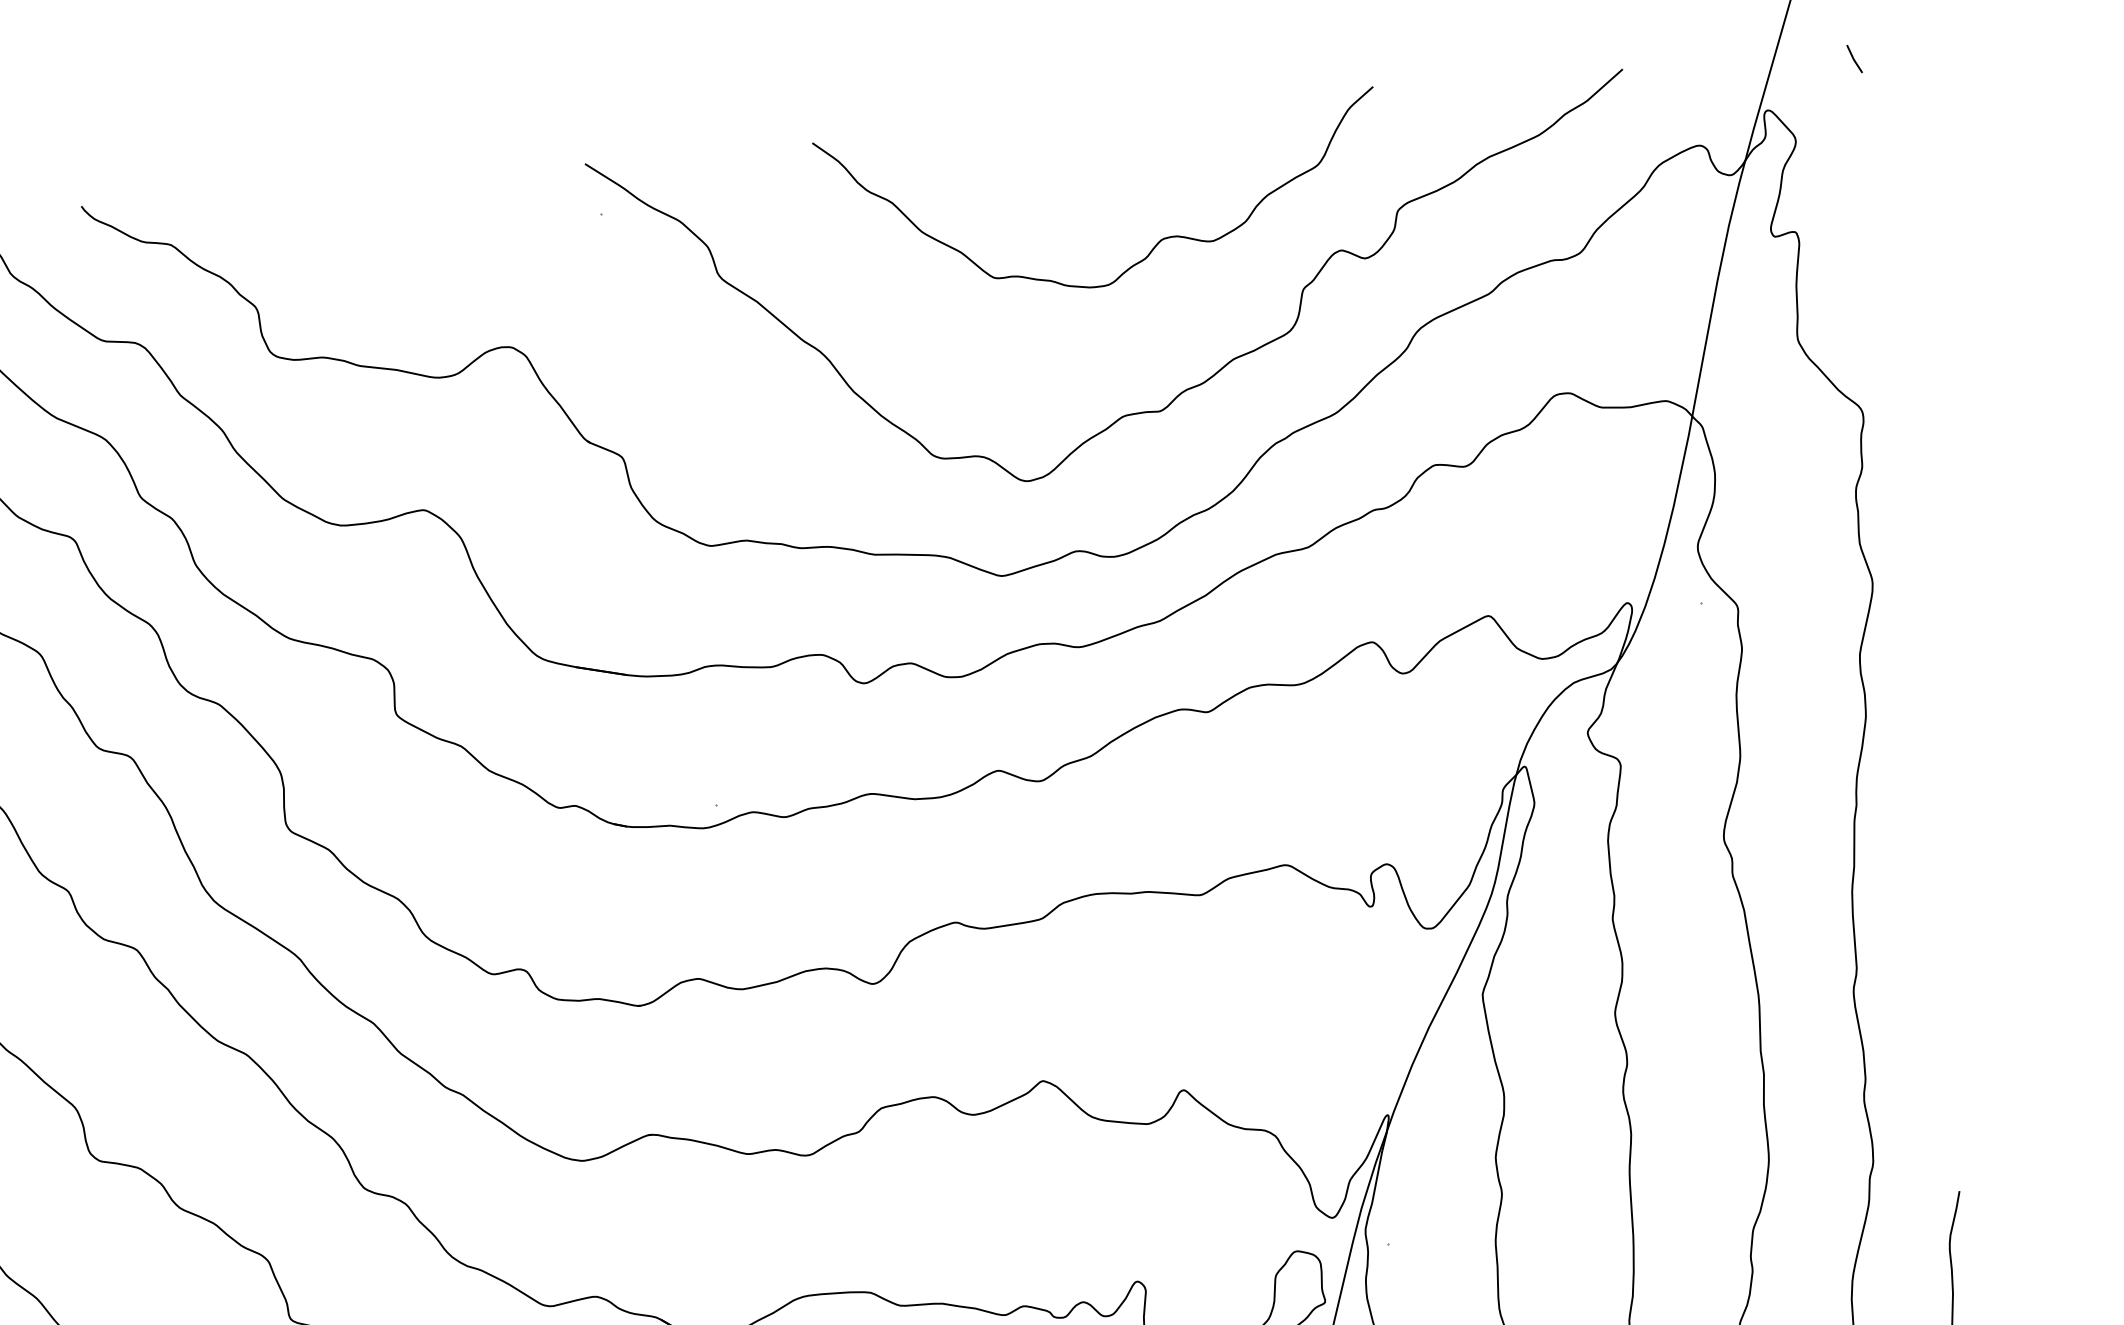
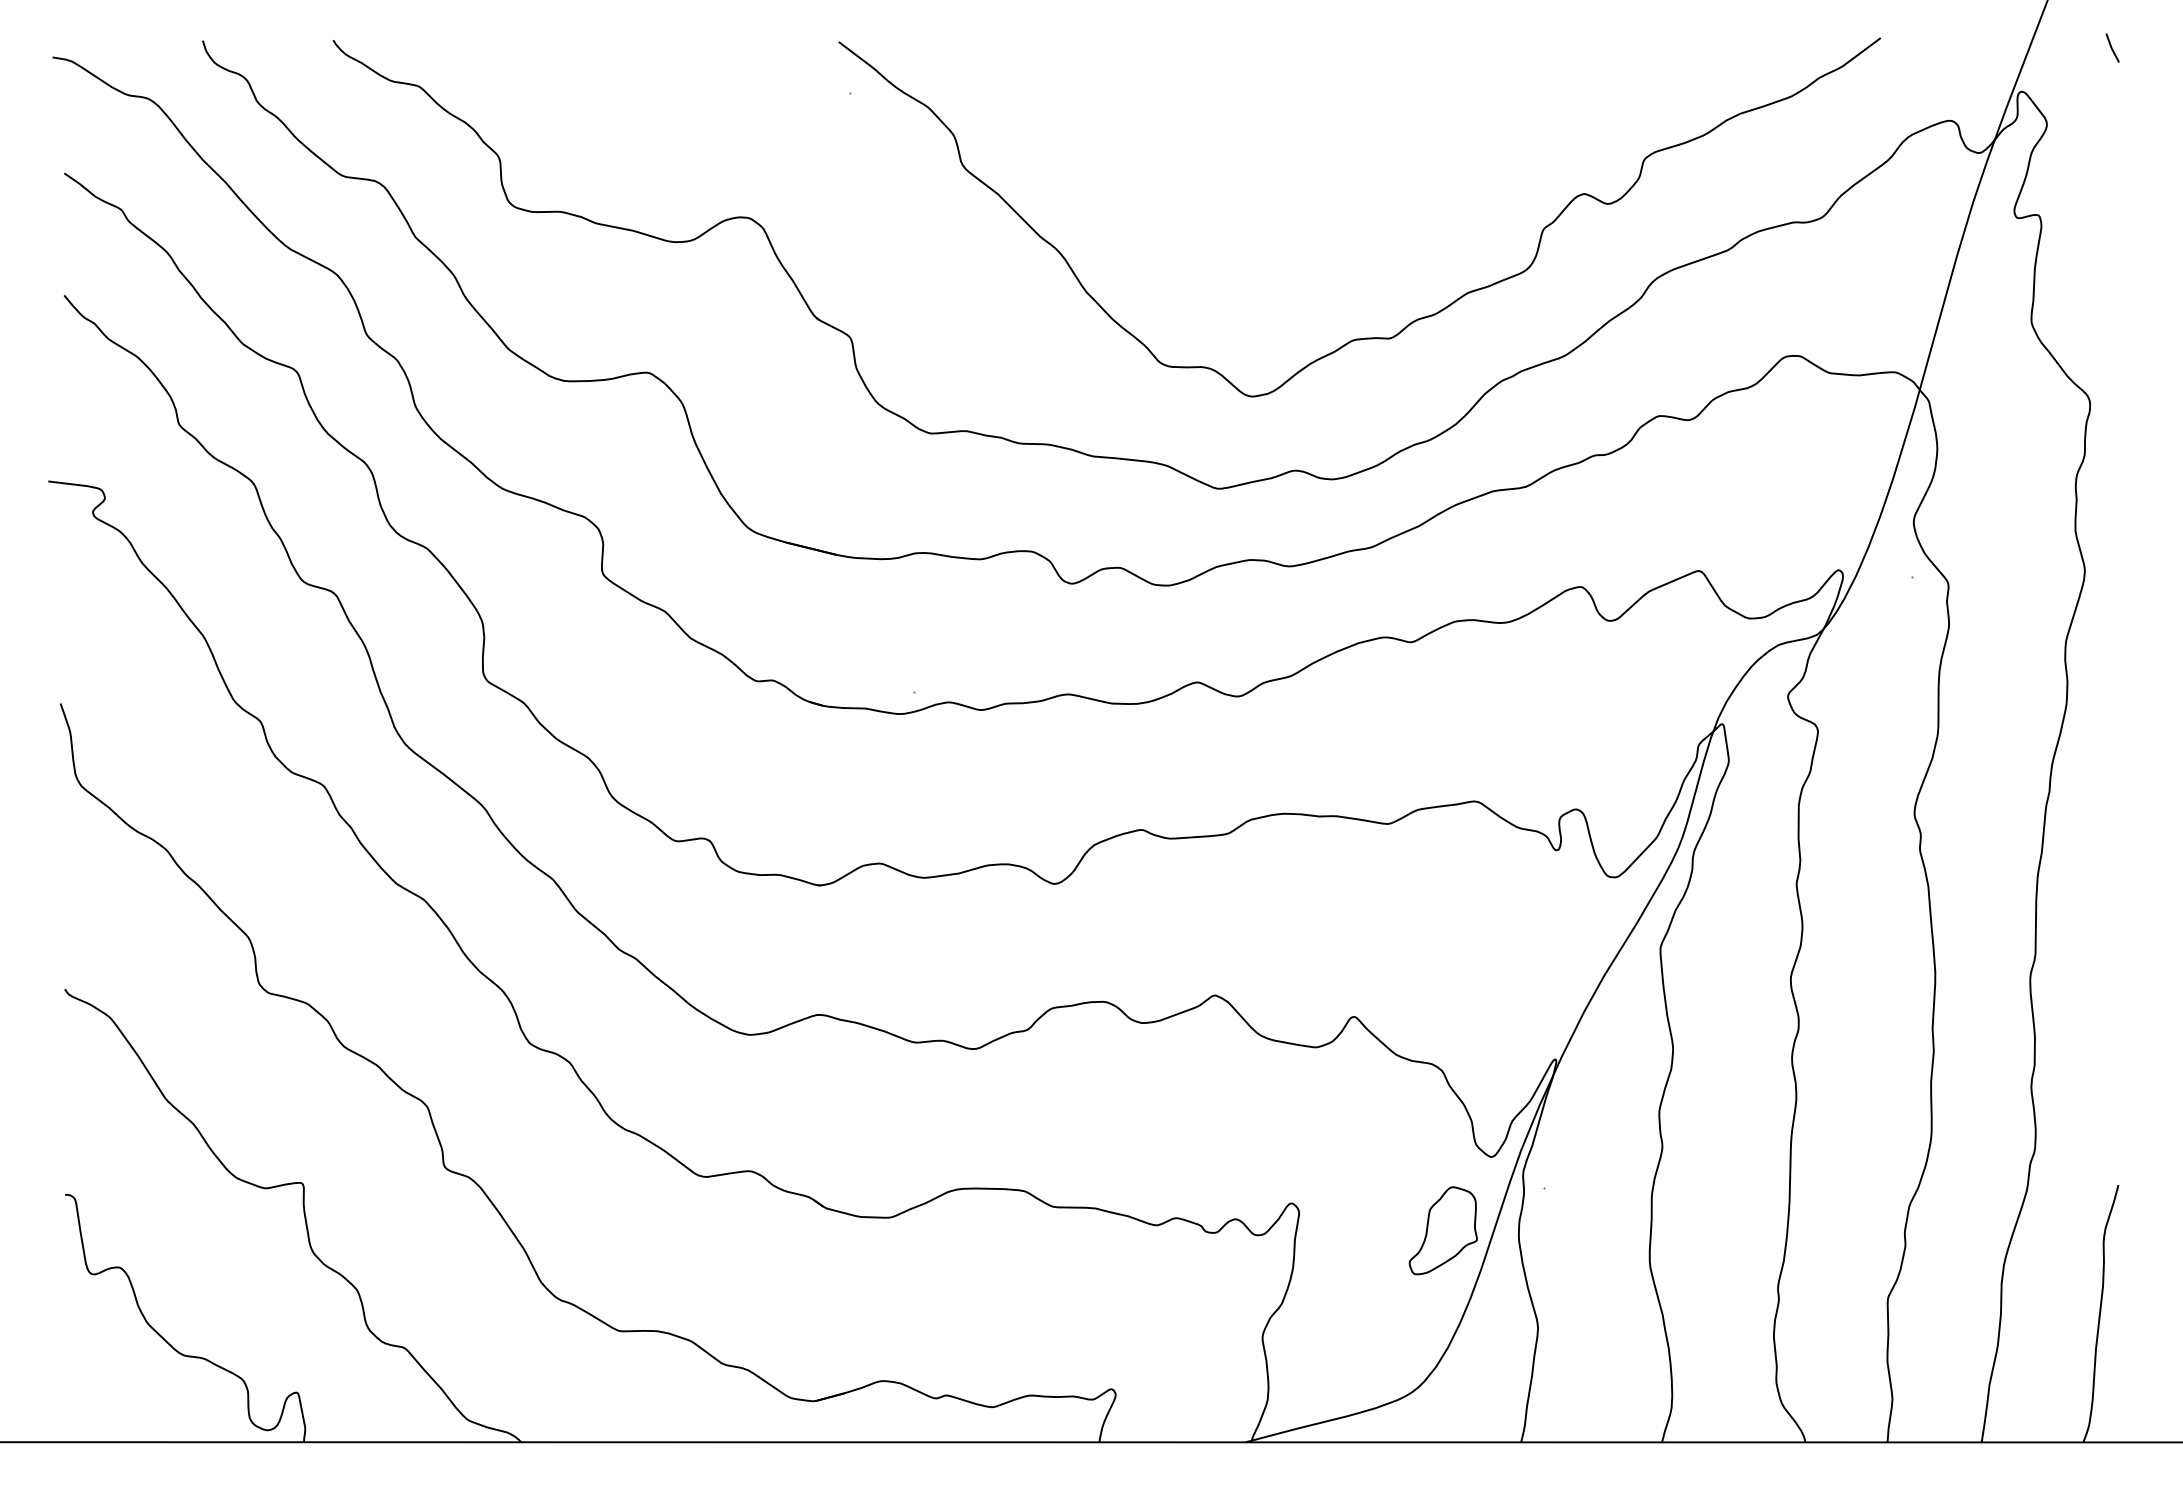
curve: (1155, 245) -> (1399, 172), removed

